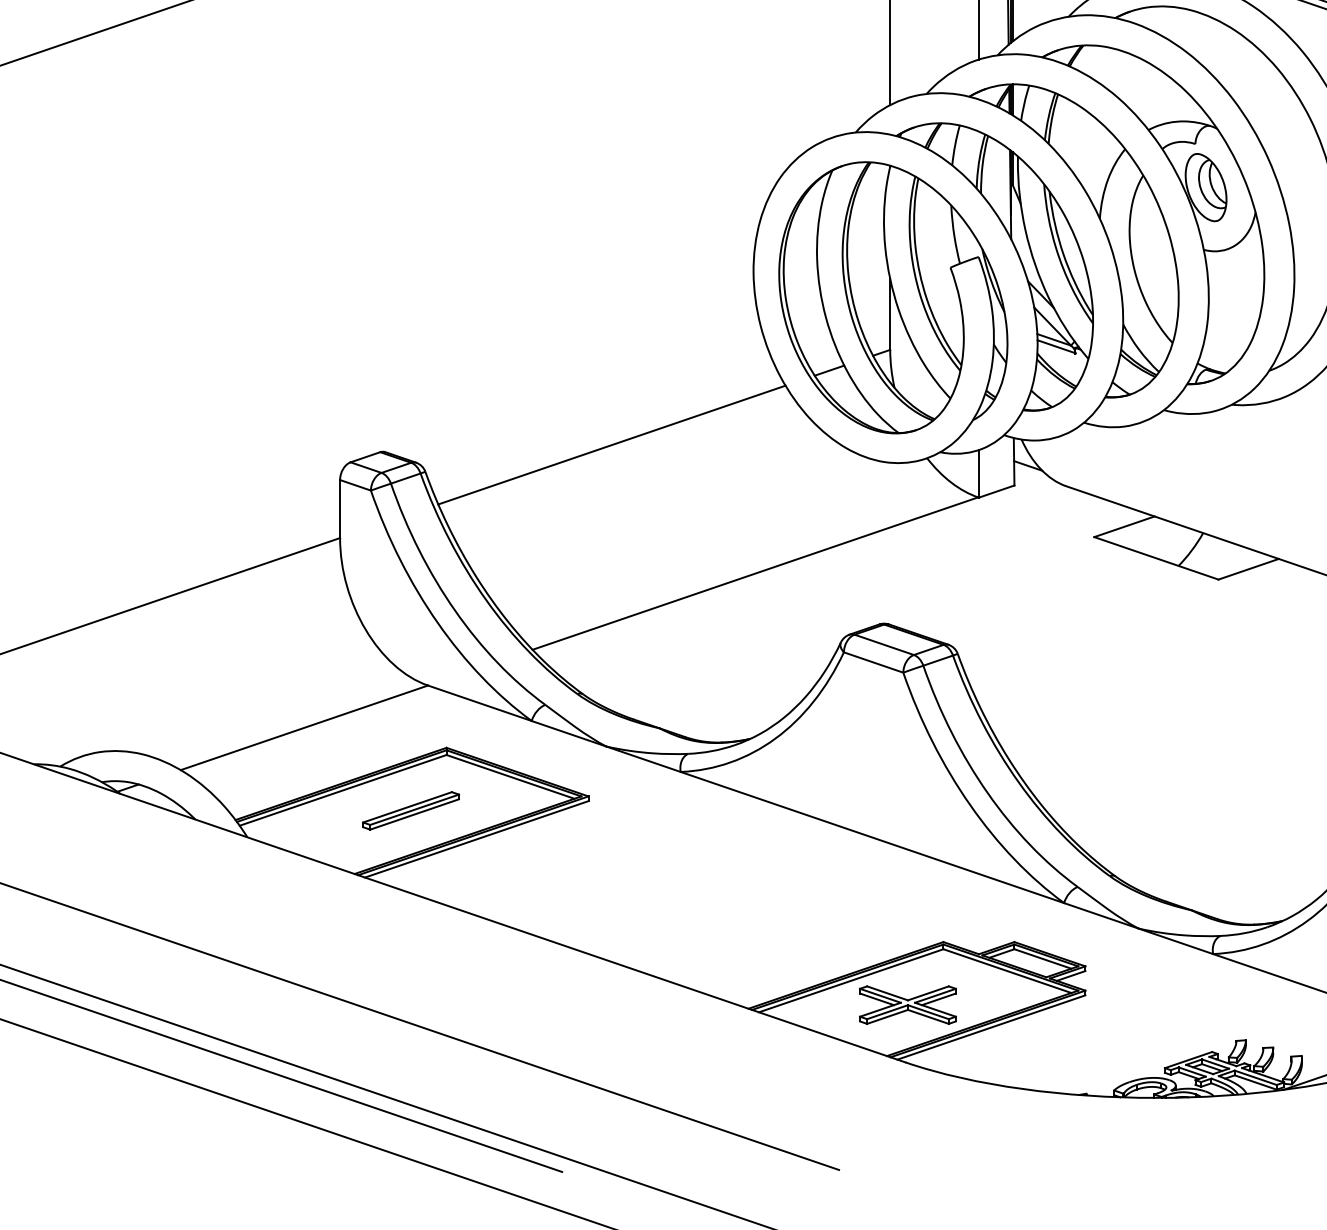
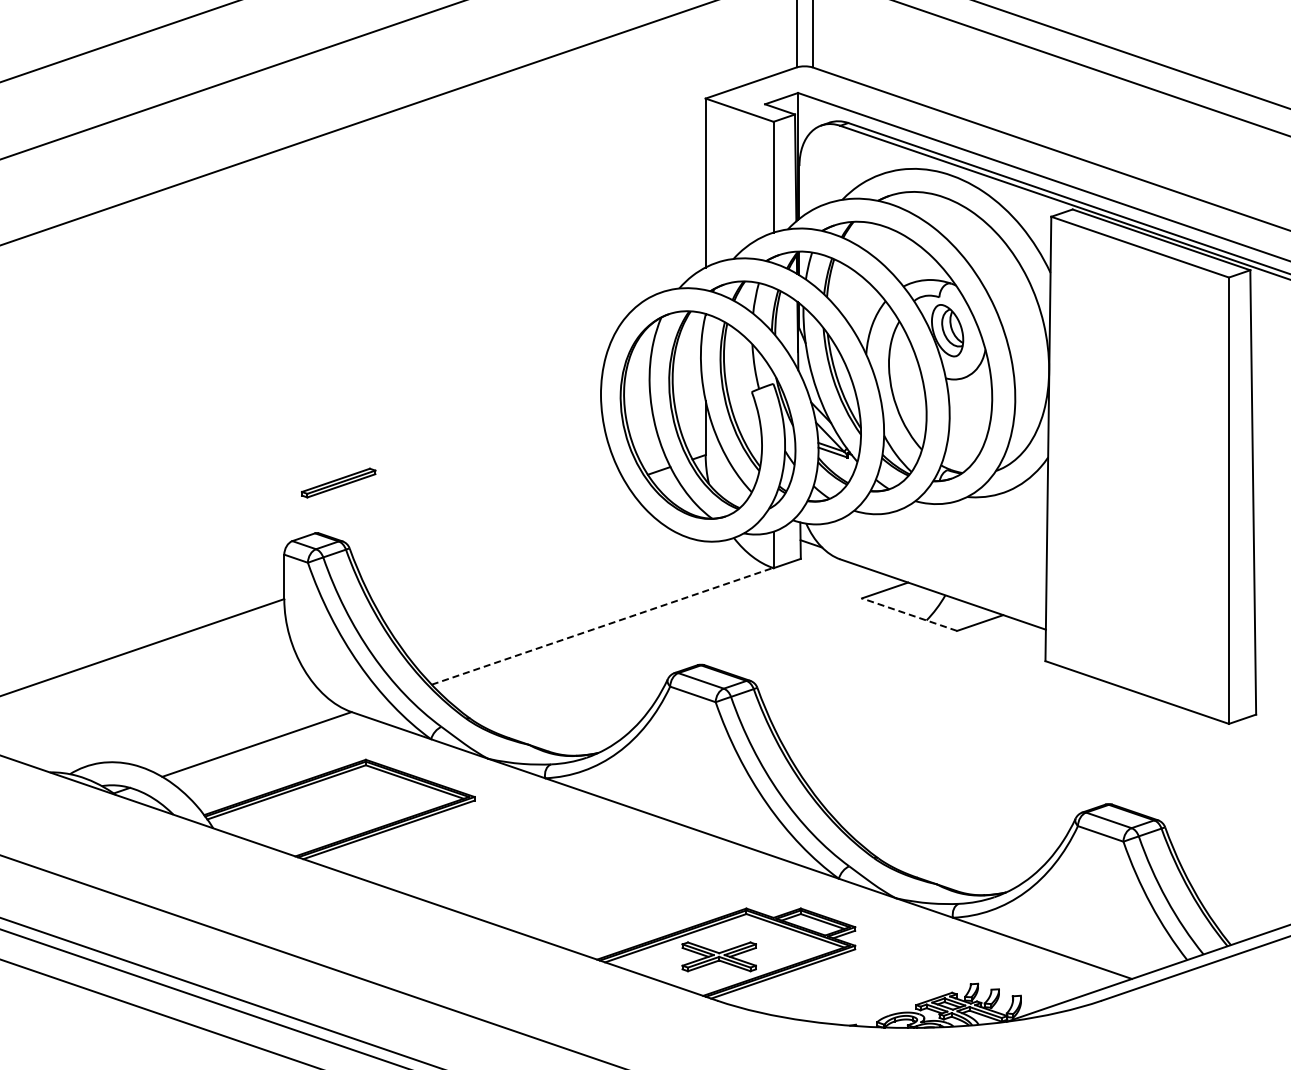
line: (611, 444) -> (492, 527), removed
line: (1156, 558) -> (909, 614), solid -> dashed
line: (755, 573) -> (602, 626), solid -> dashed
part: (410, 810) -> (338, 482), moved

